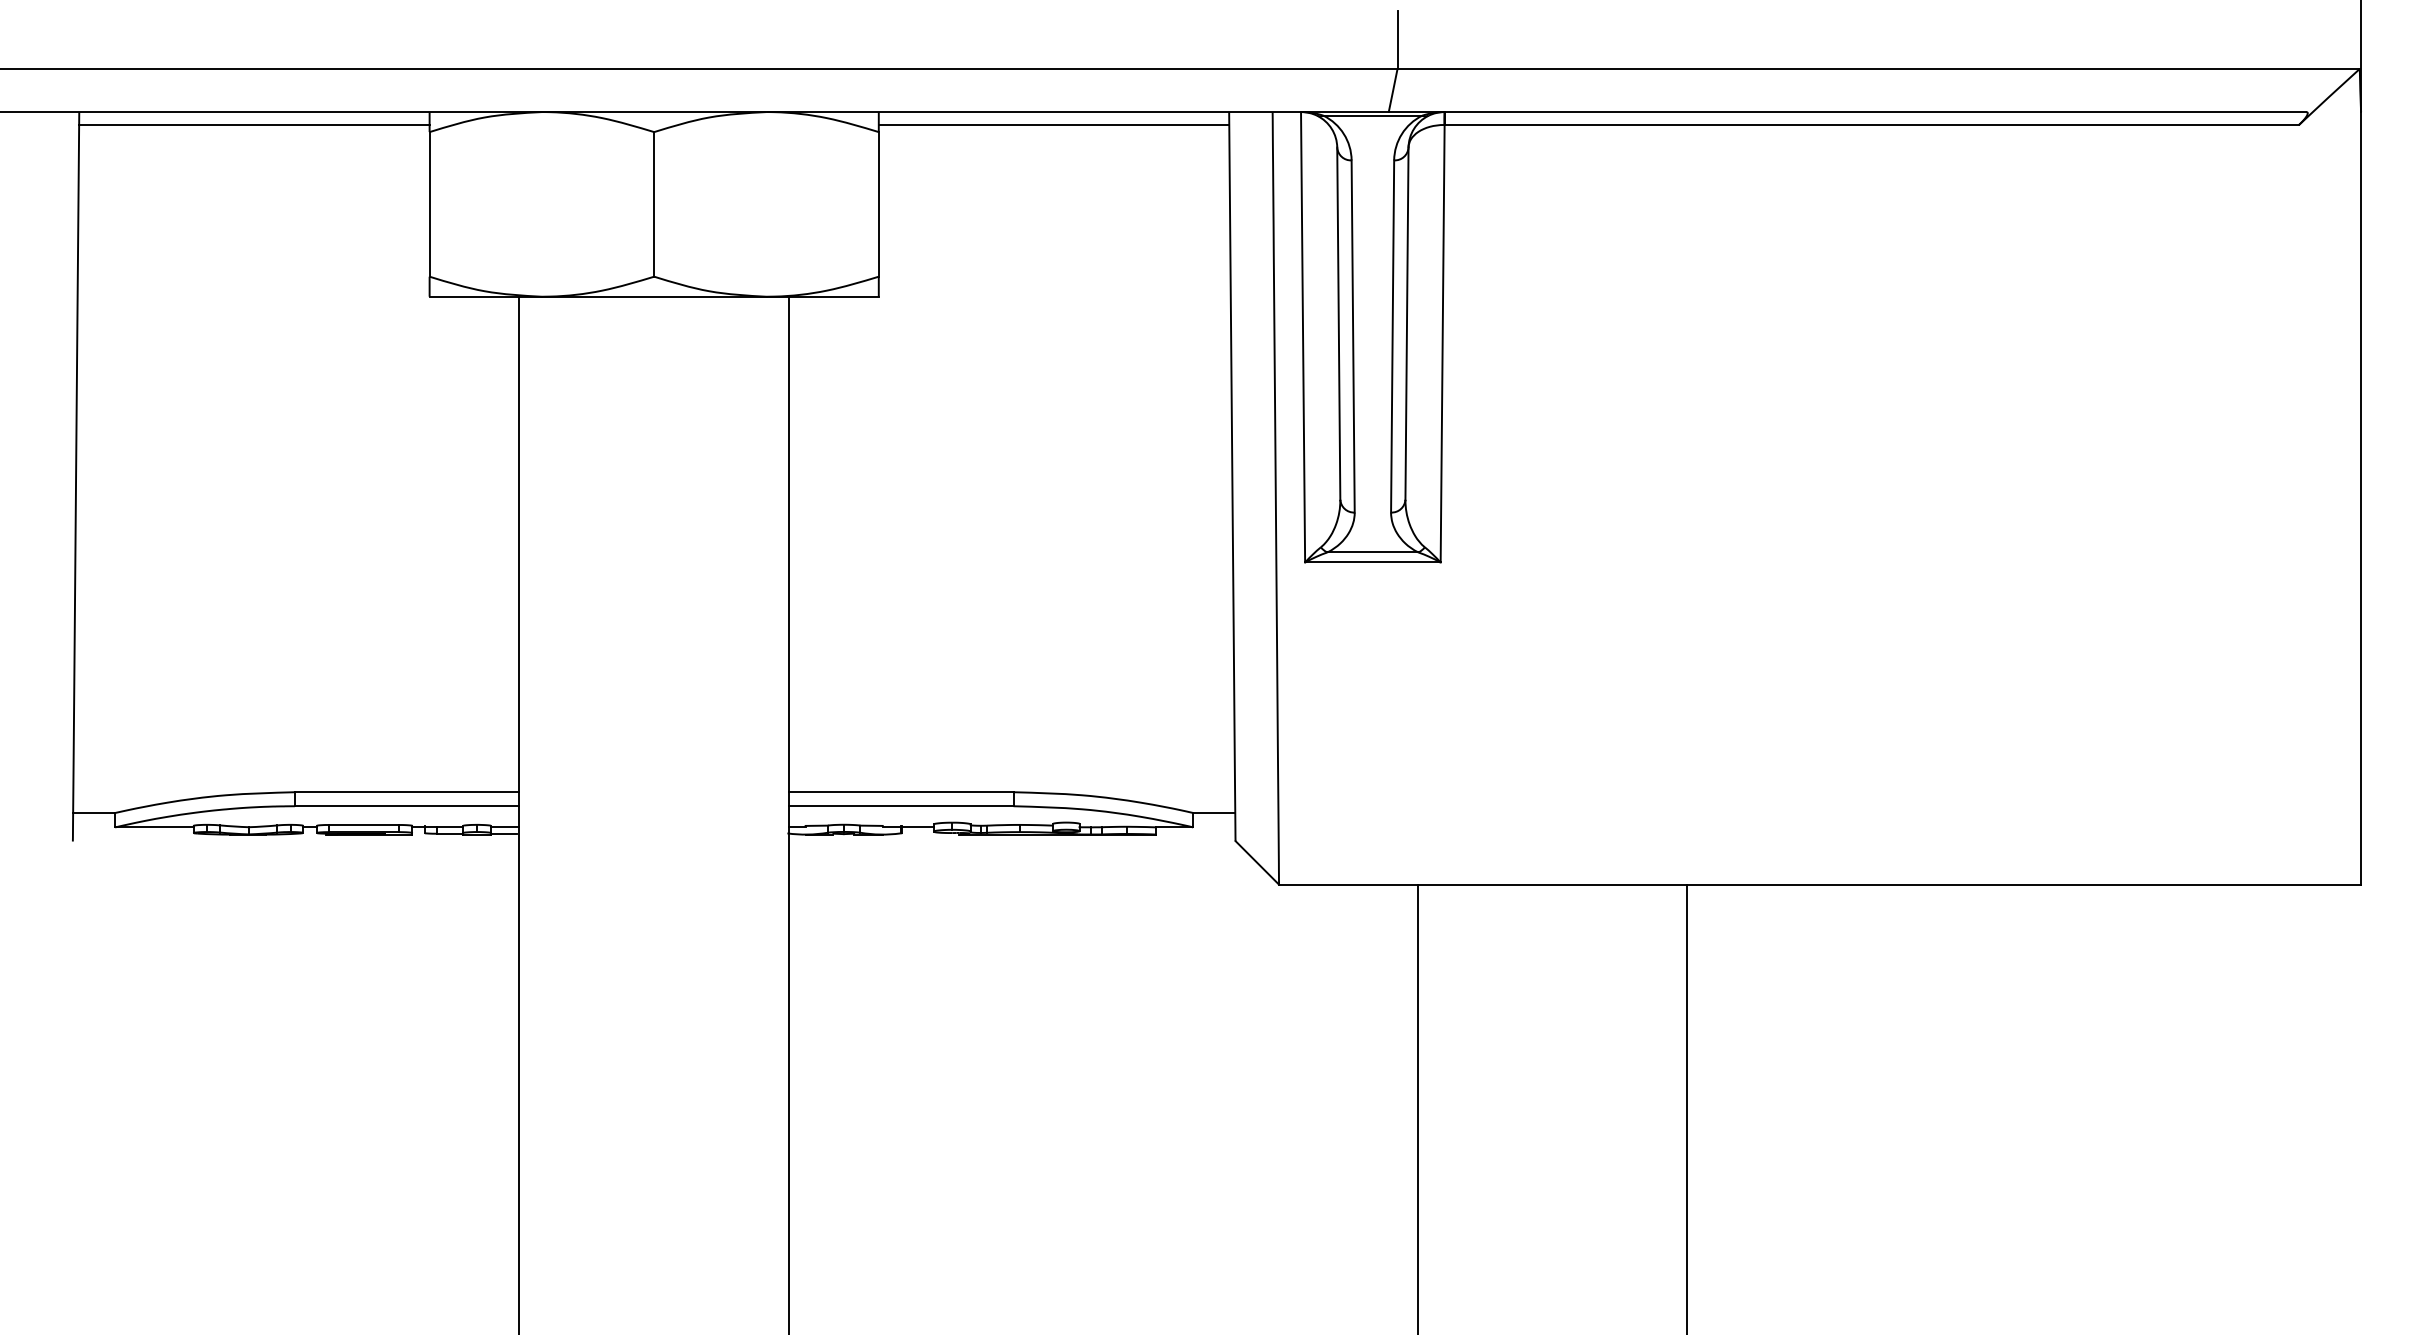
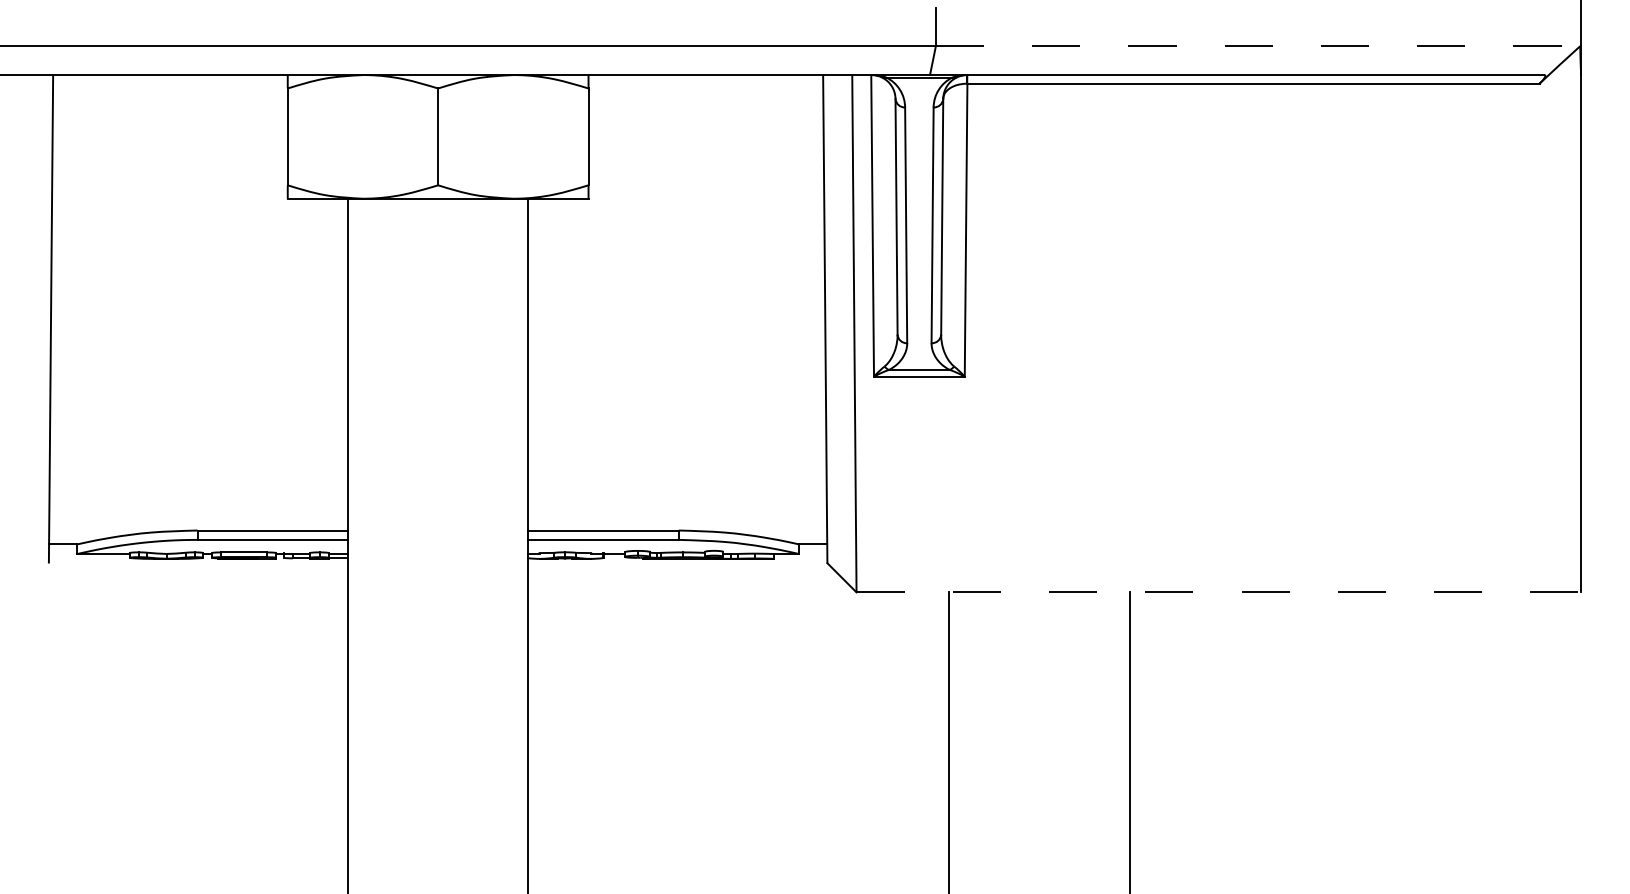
line: (1879, 69) -> (1258, 46), solid -> dashed
line: (254, 124) -> (170, 83), removed
line: (1053, 124) -> (705, 83), removed
line: (1821, 884) -> (1219, 592), solid -> dashed

